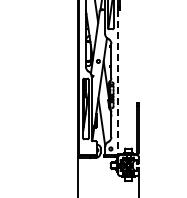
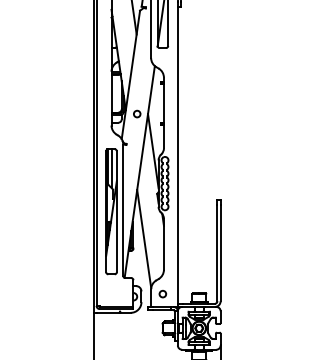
line: (118, 82) -> (178, 157), dashed -> solid

